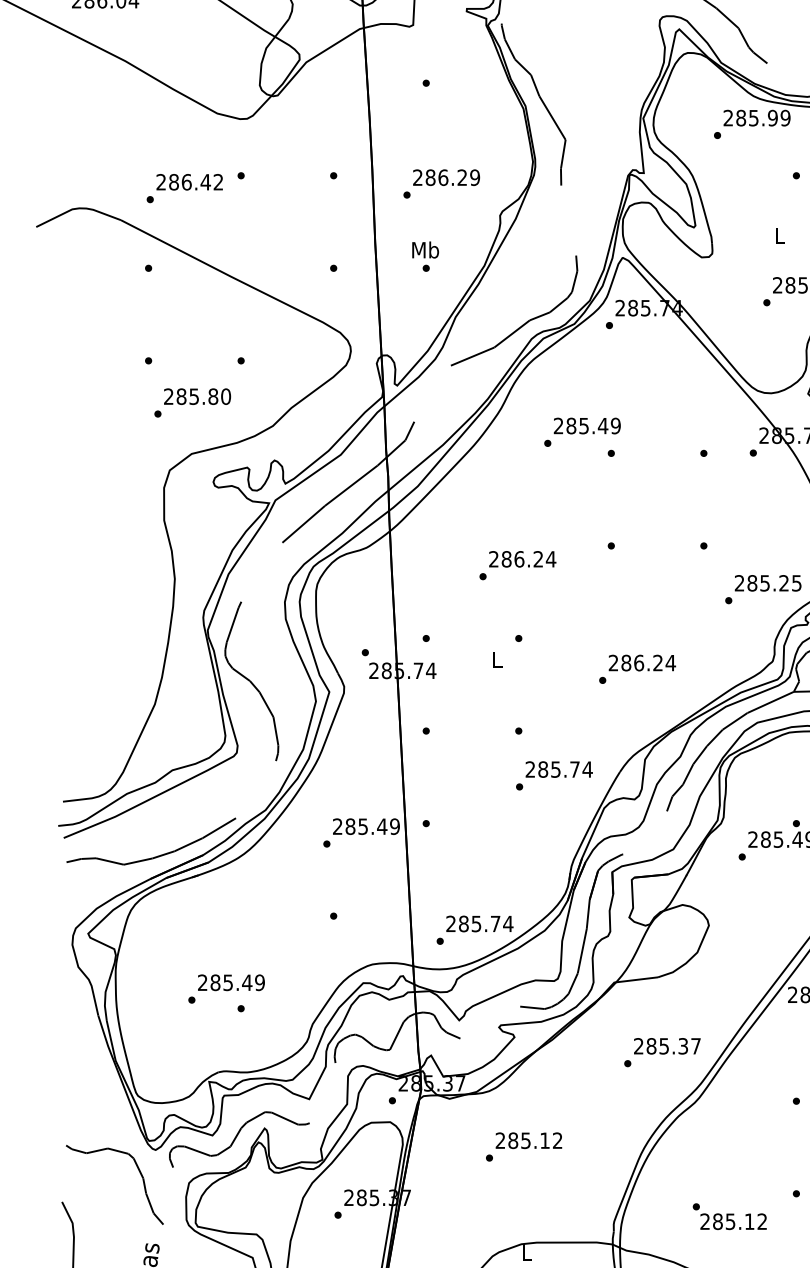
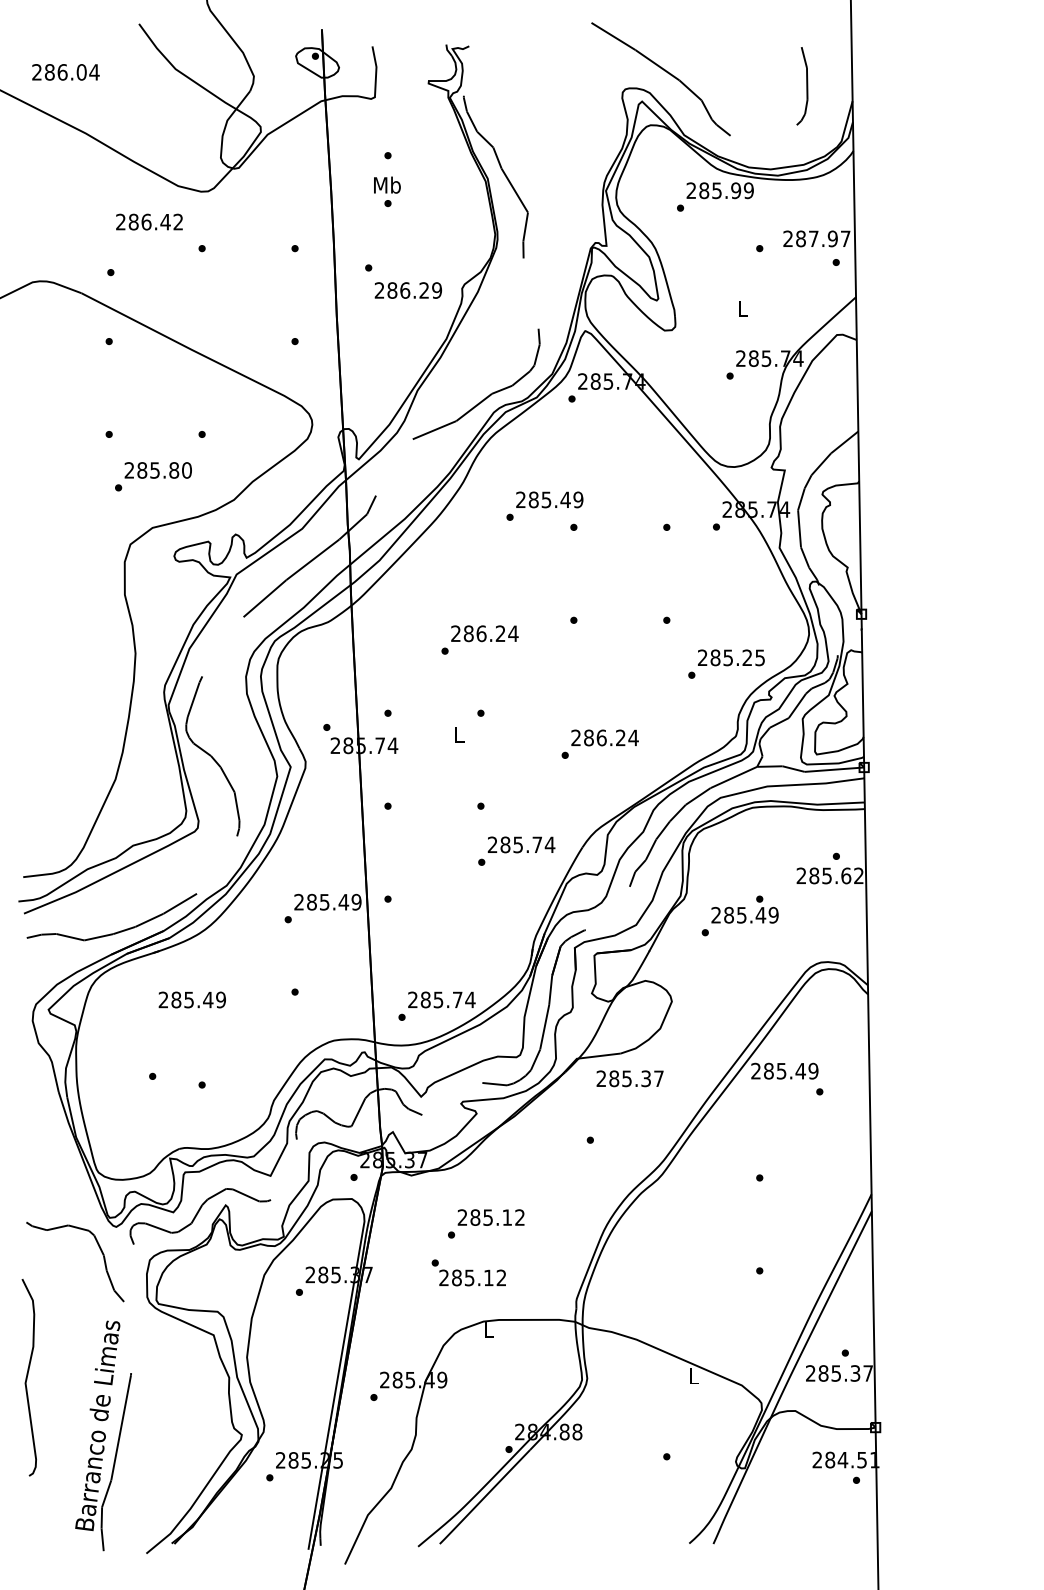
text: (445, 177) -> (407, 290), moved
text: (189, 181) -> (149, 221), moved
text: (425, 256) -> (387, 191), moved
text: (230, 982) -> (191, 999), moved
text: (666, 1046) -> (629, 1078), moved
text: (729, 1216) -> (468, 1272), moved

